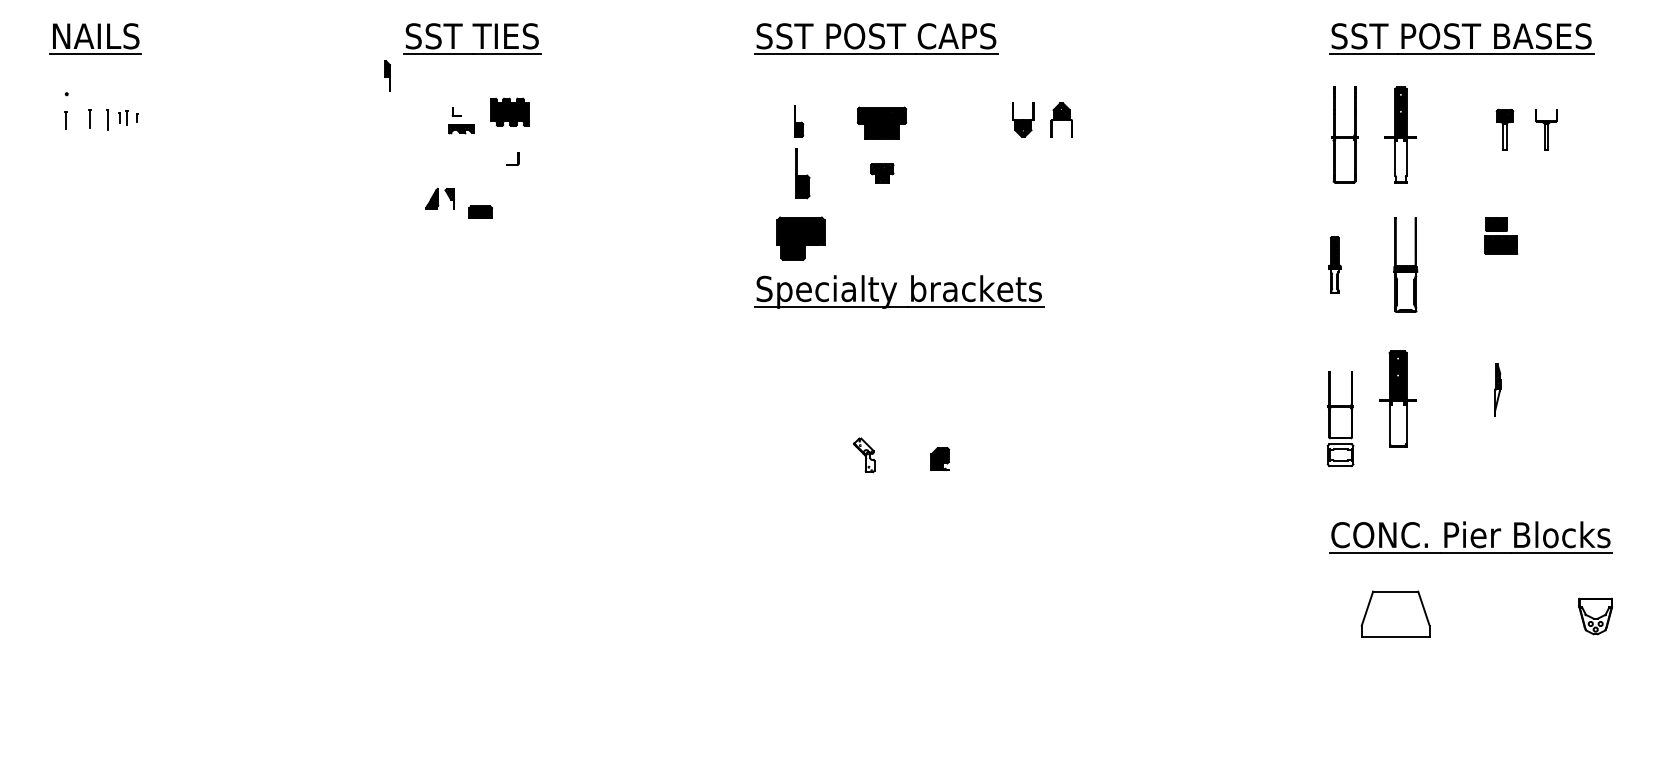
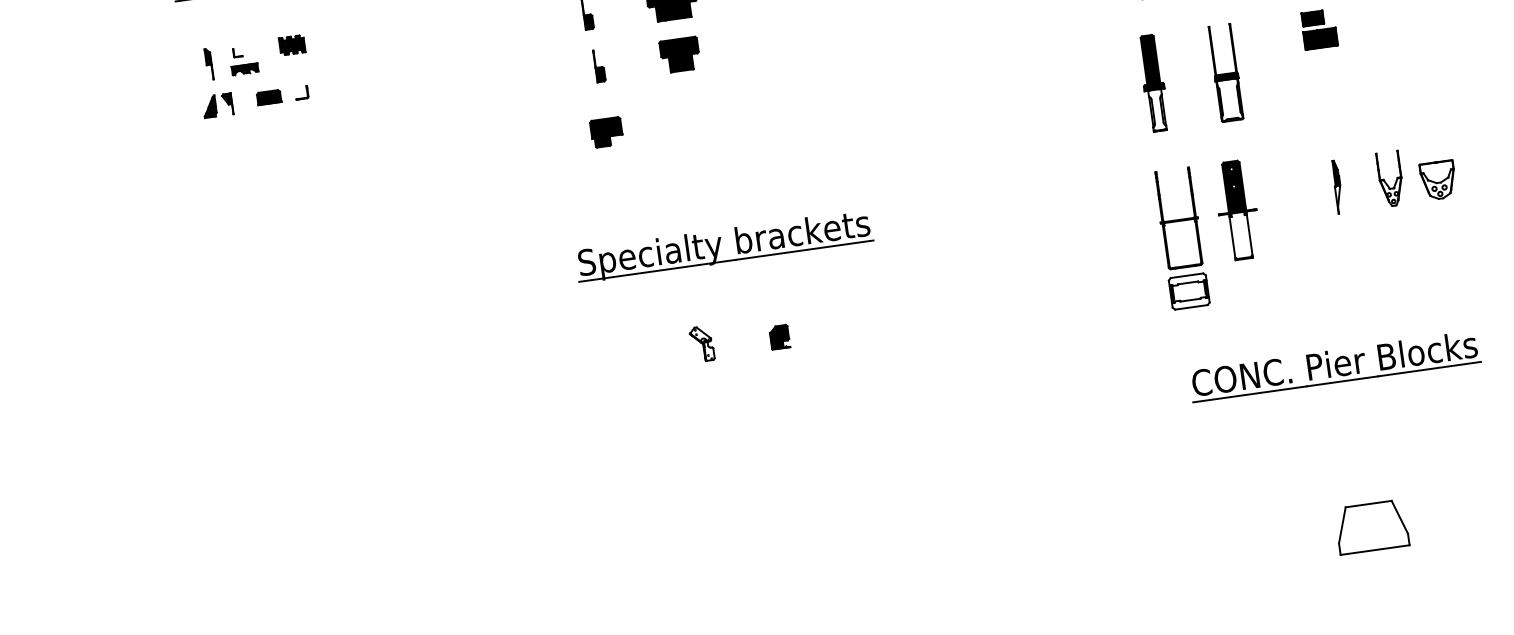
part: (387, 75) -> (209, 63), moved
part: (509, 111) -> (291, 44), size x0.62
part: (803, 173) -> (599, 65), size x0.62
part: (882, 173) -> (680, 54), size x1.67
part: (439, 198) -> (216, 105), moved
part: (480, 211) -> (268, 96), moved
part: (801, 238) -> (607, 132), size x0.62
part: (1334, 264) -> (1153, 82), size x1.67
part: (899, 291) -> (724, 245), moved
part: (1549, 389) -> (1390, 179), added
part: (1340, 418) -> (1181, 238), size x1.43
part: (1470, 537) -> (1334, 366), moved
part: (1395, 613) -> (1371, 526), moved
part: (1595, 616) -> (1438, 180), moved

